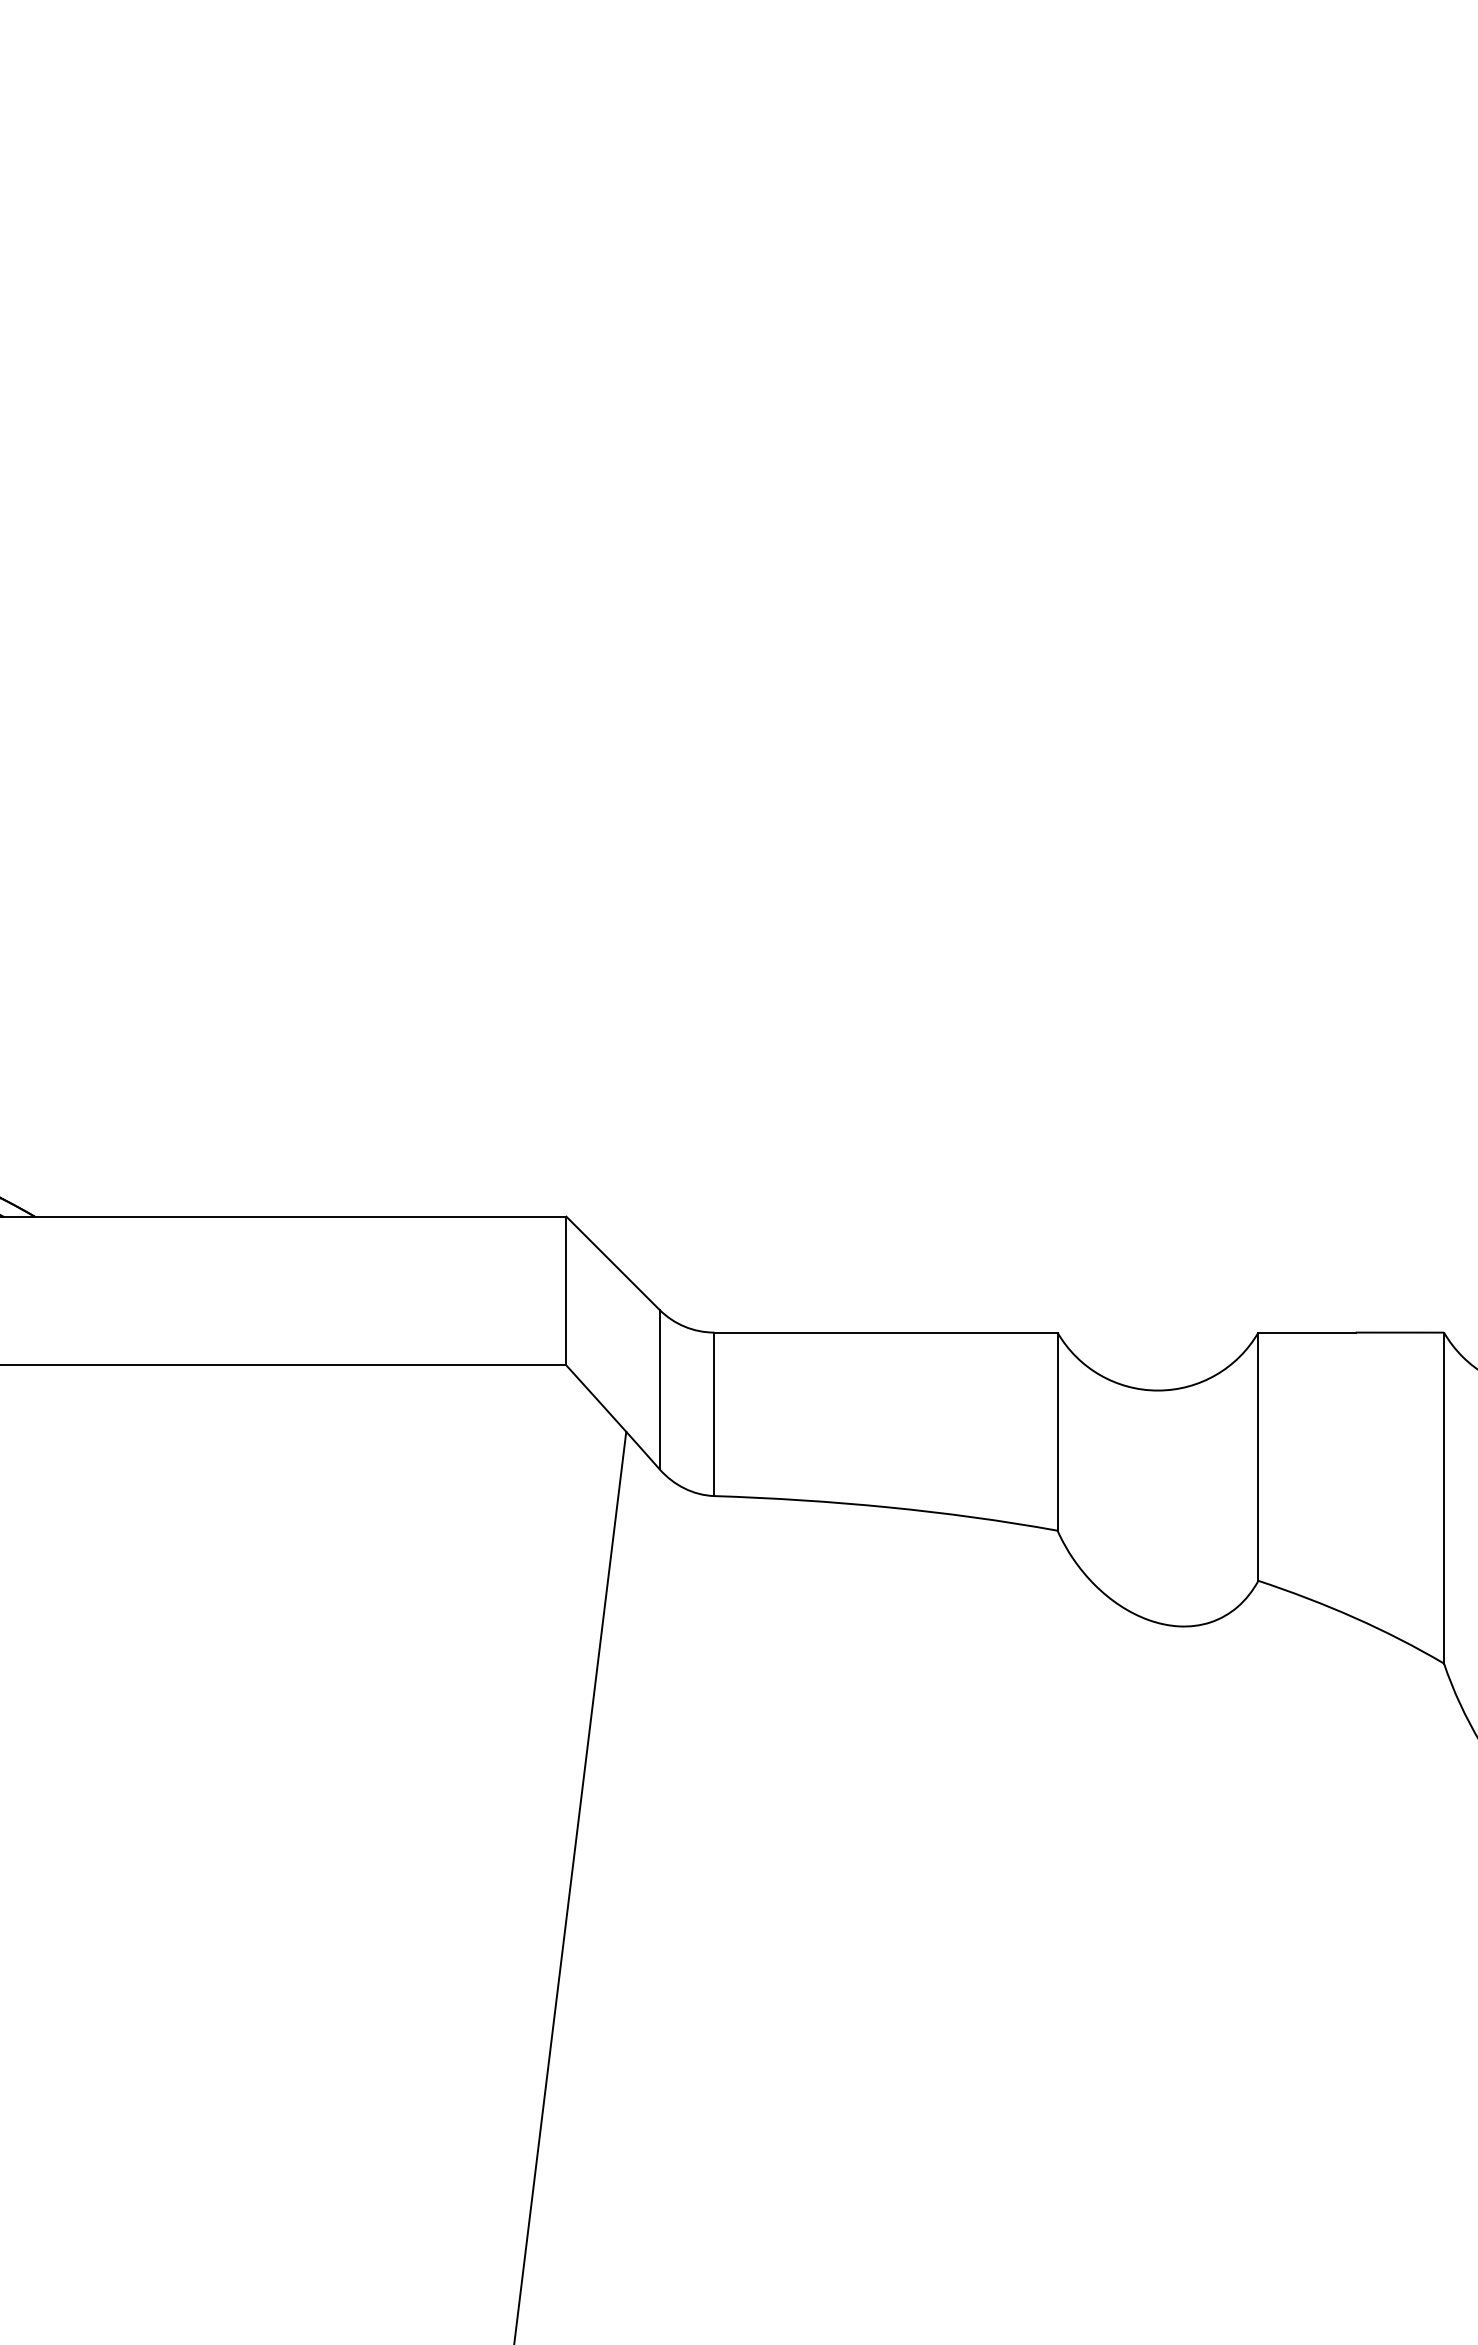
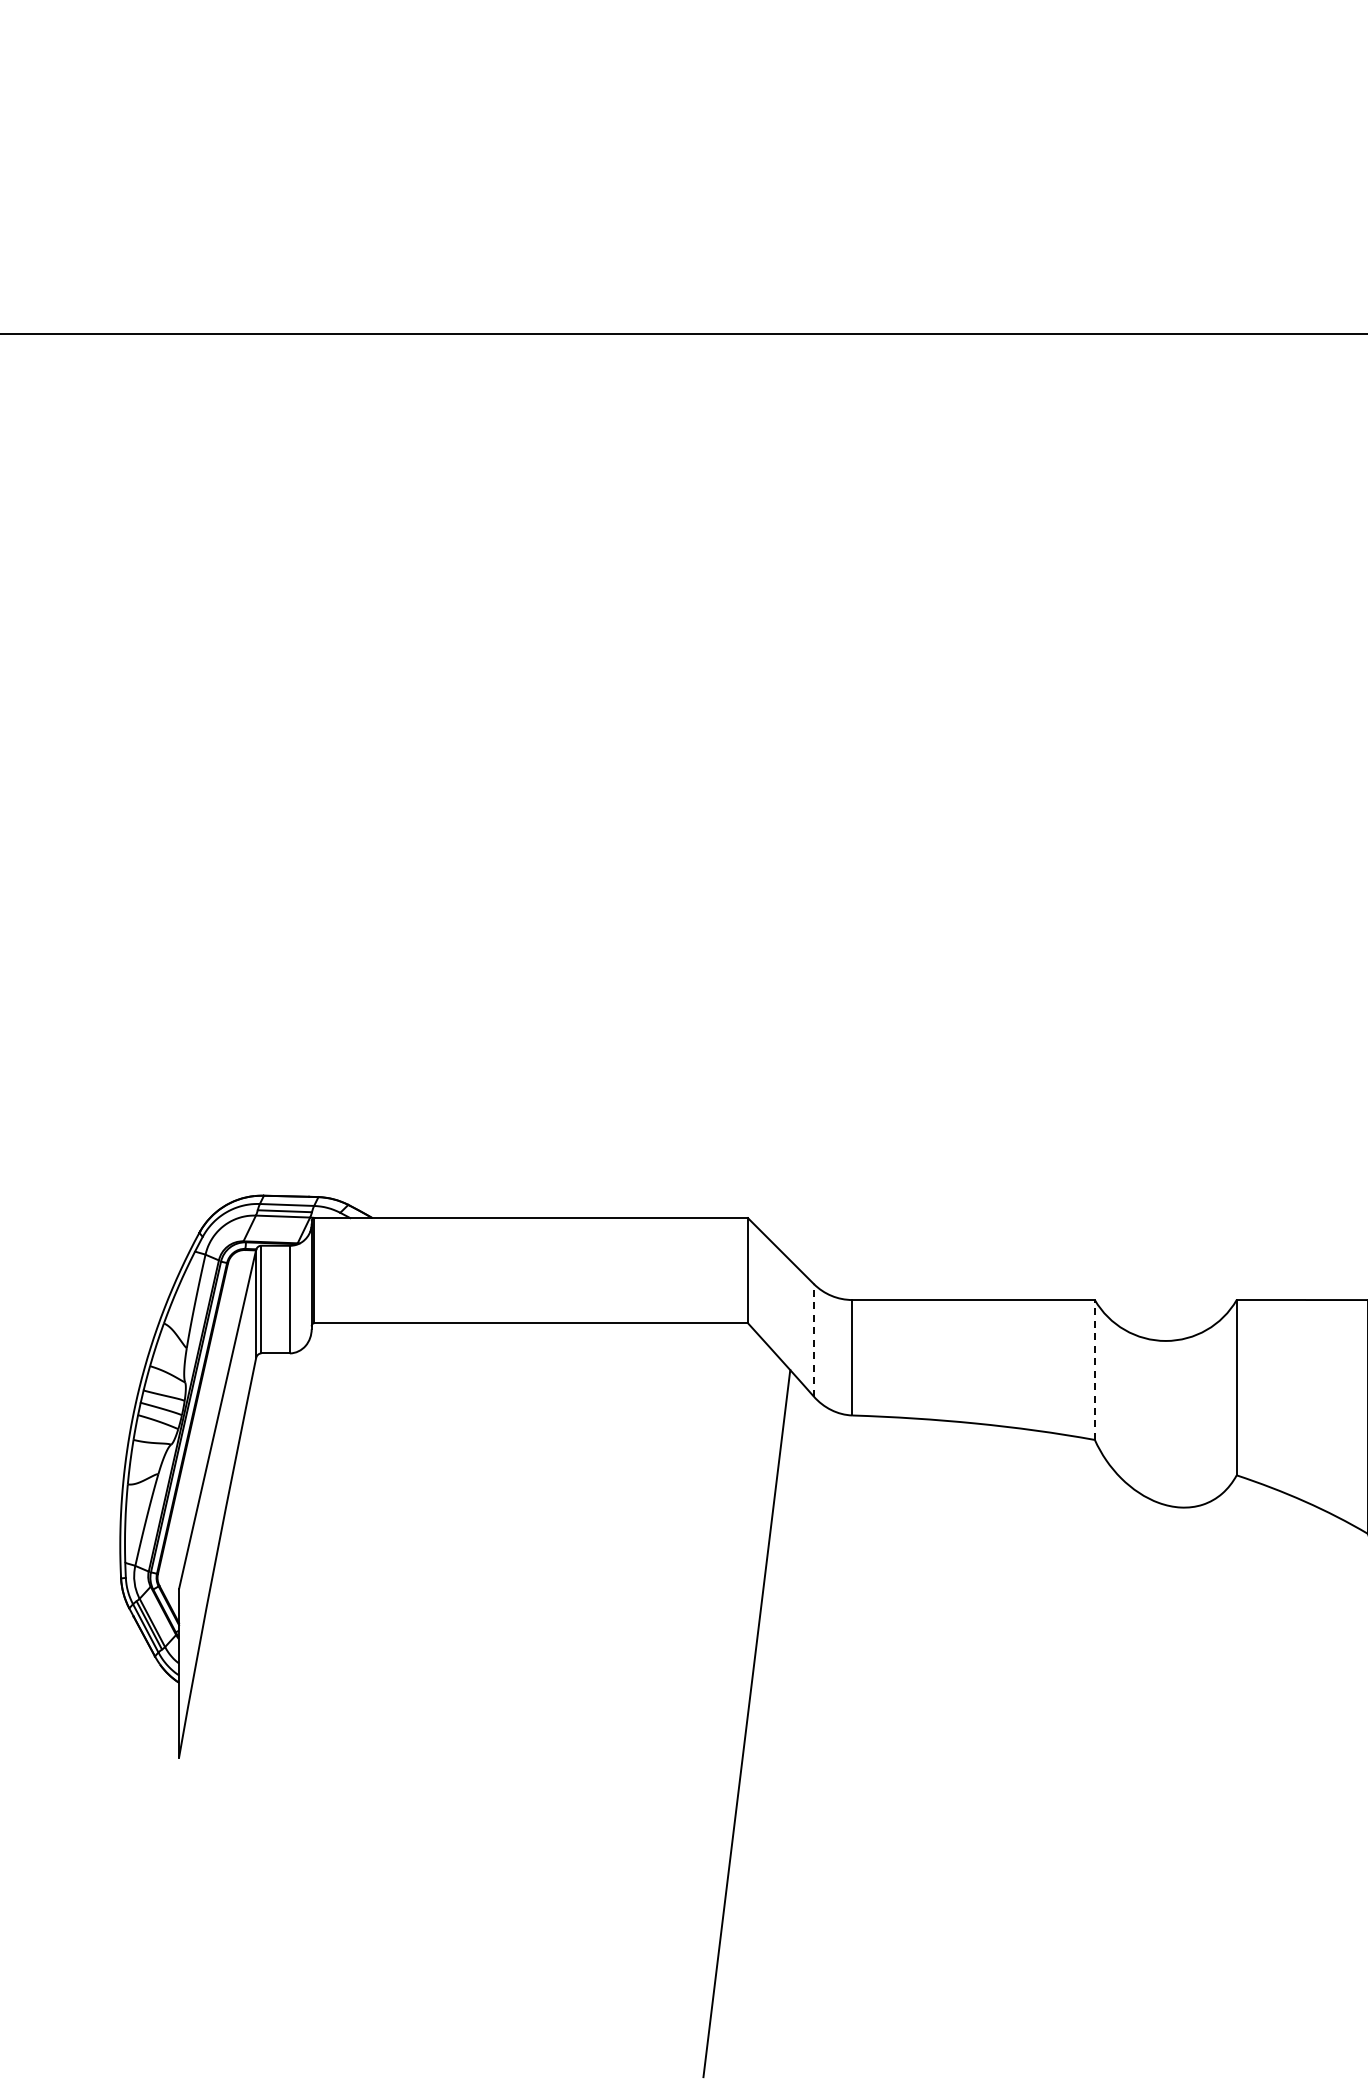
line: (659, 1388) -> (813, 1339), solid -> dashed
line: (1057, 1430) -> (1094, 1369), solid -> dashed

